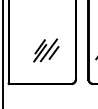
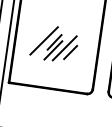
line: (31, 46) -> (43, 40), added

